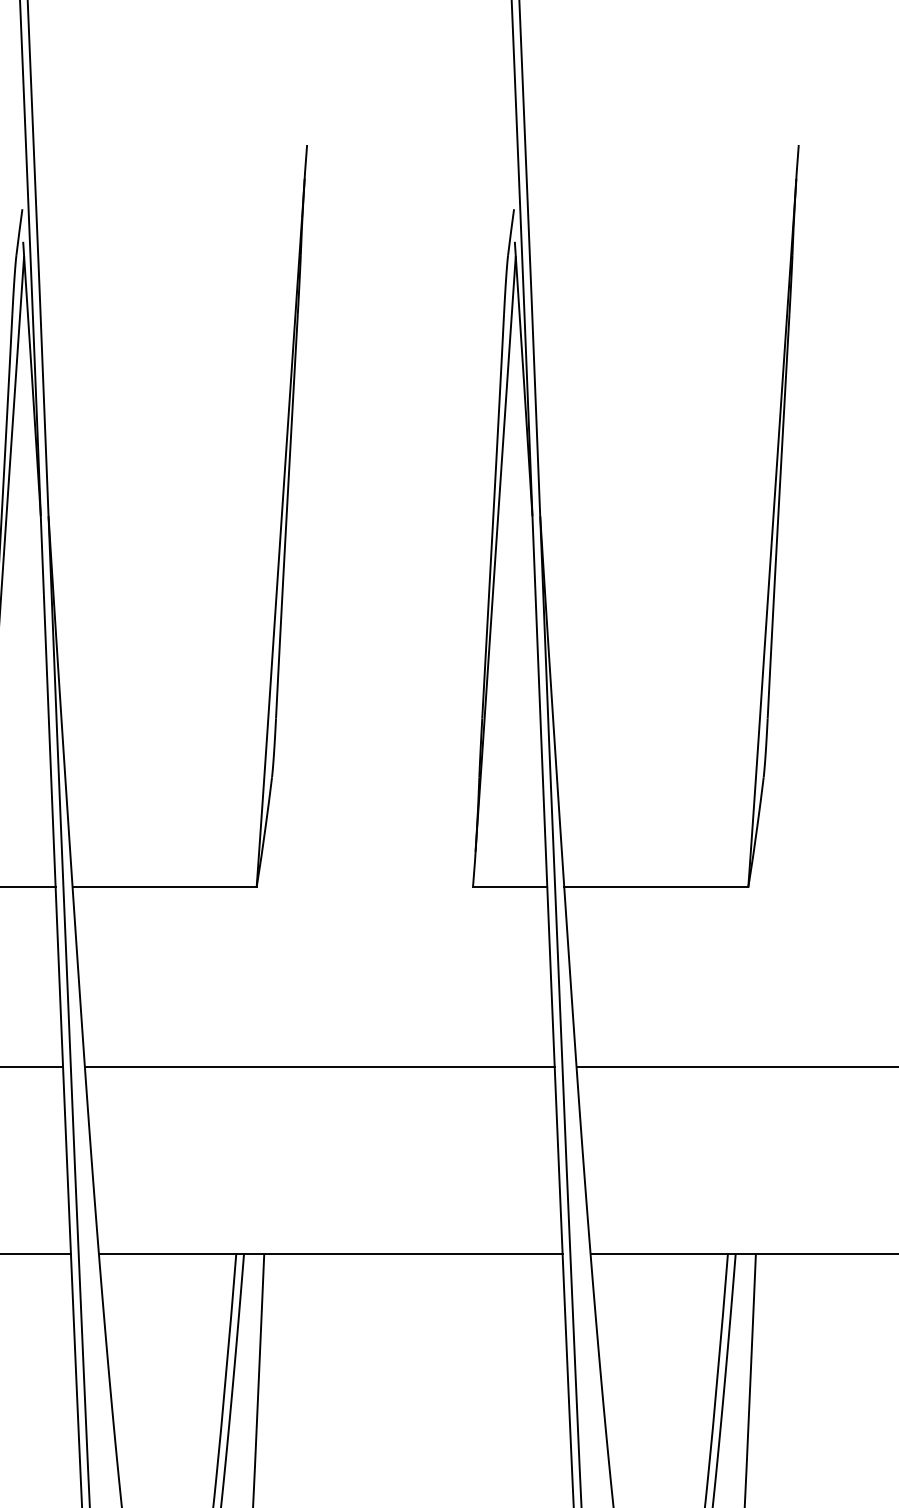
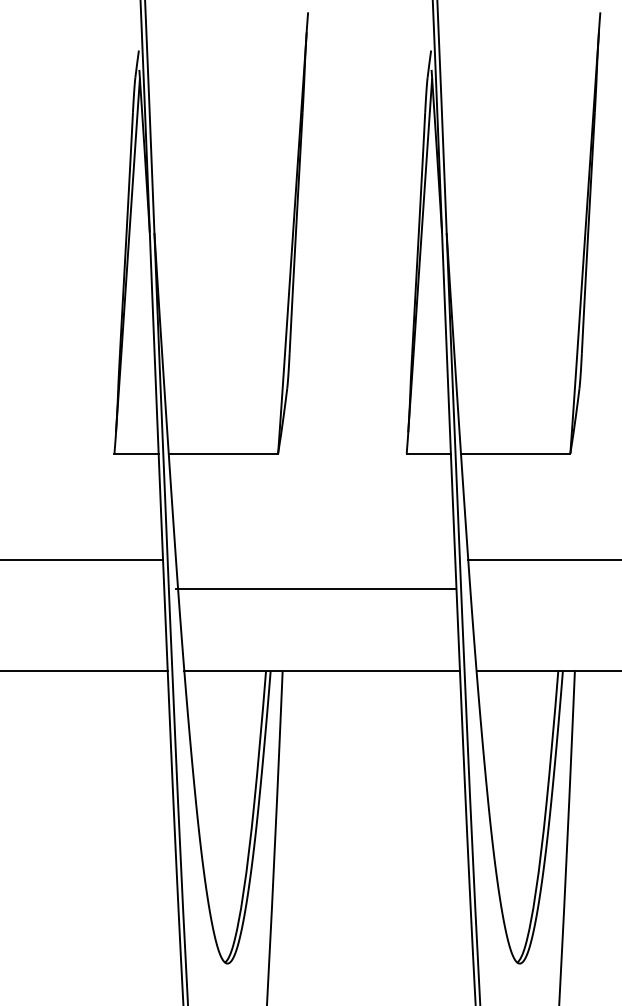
line: (319, 1067) -> (315, 589), moved

